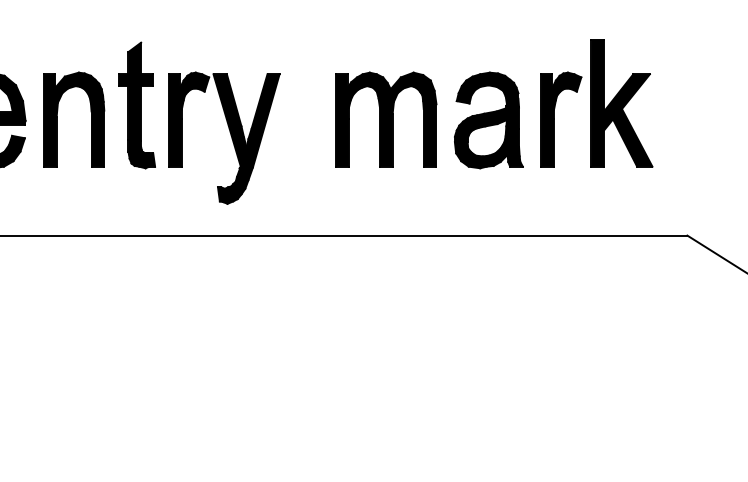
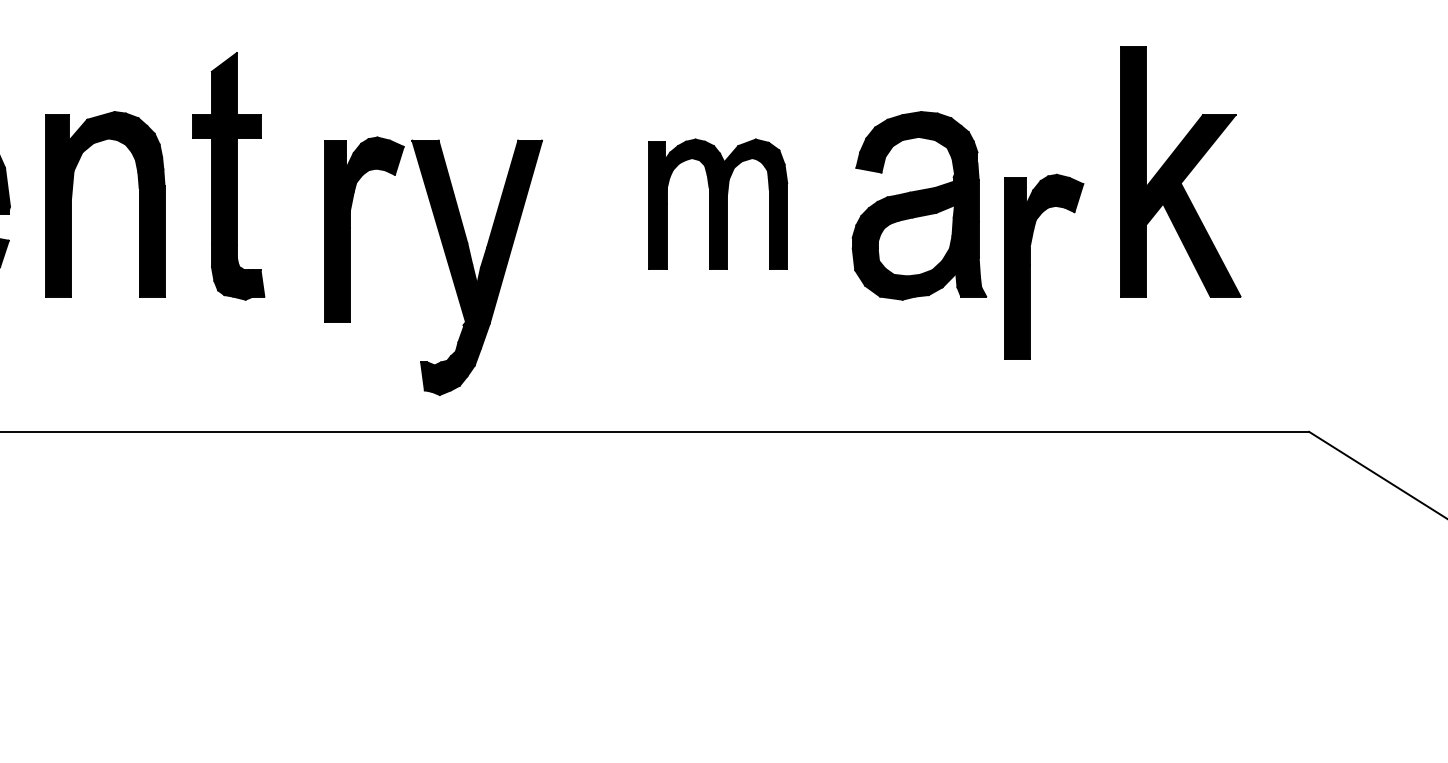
part: (386, 119) -> (718, 203), size x0.7
part: (554, 119) -> (1030, 266), moved
part: (230, 135) -> (445, 260), moved

